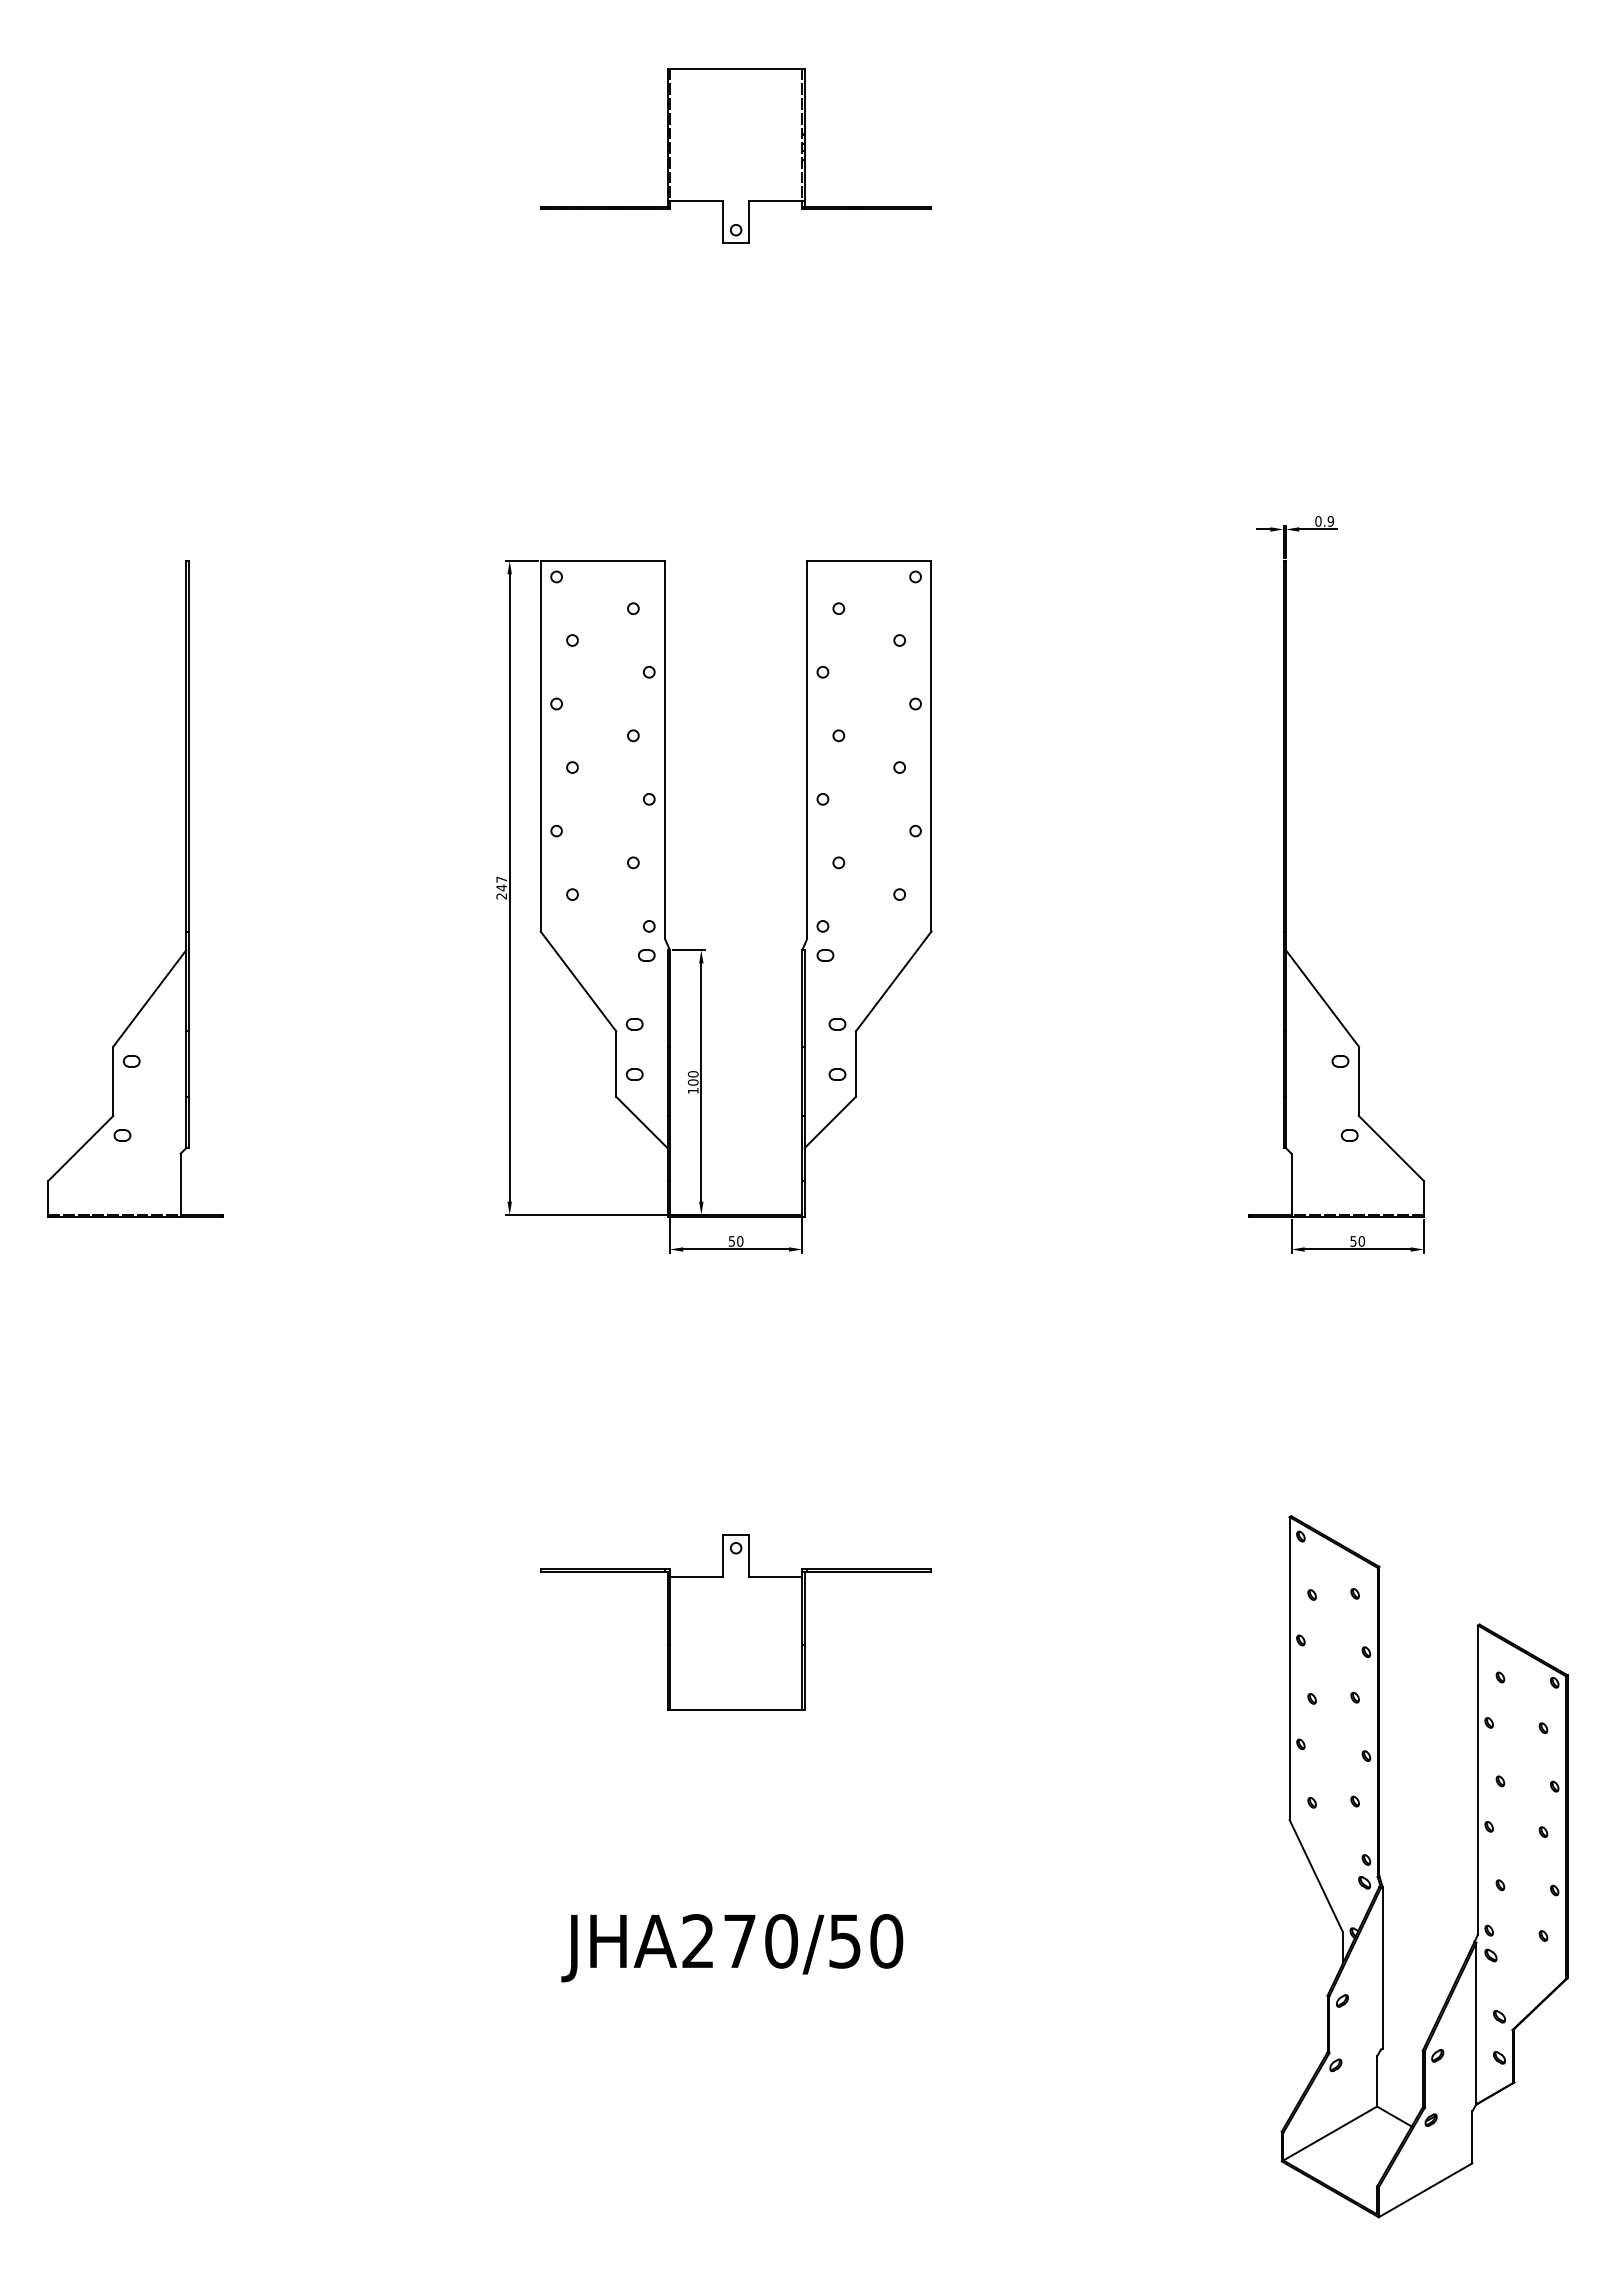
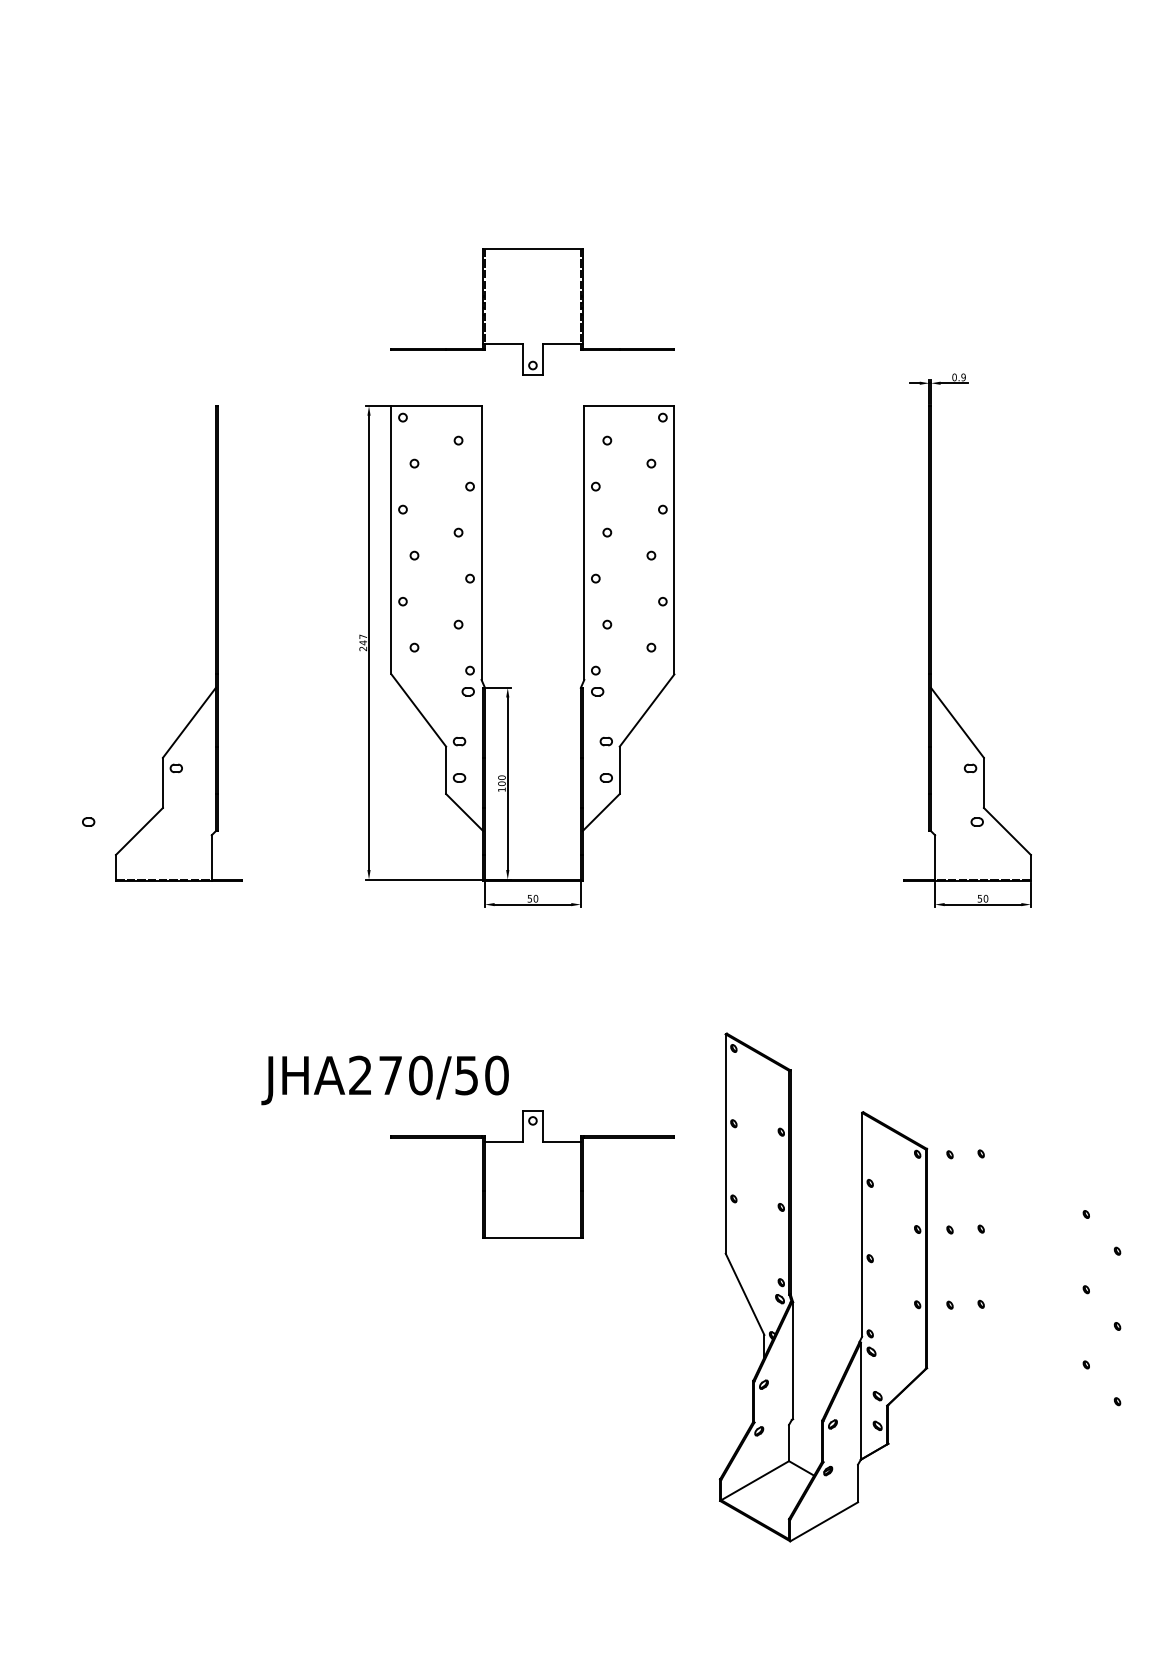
part: (735, 155) -> (532, 311), moved
part: (185, 888) -> (215, 643), moved
part: (1380, 1866) -> (791, 1287), moved
text: (731, 1948) -> (384, 1080), moved

